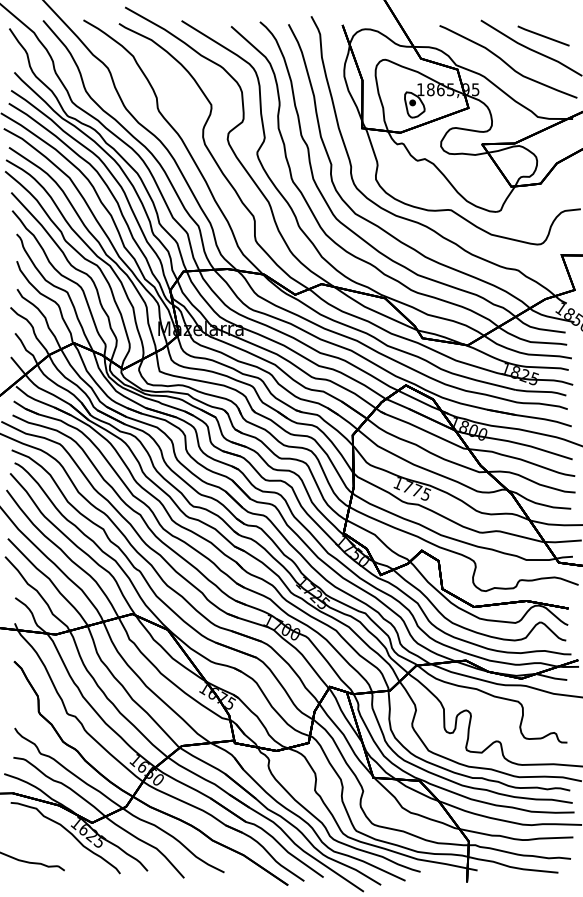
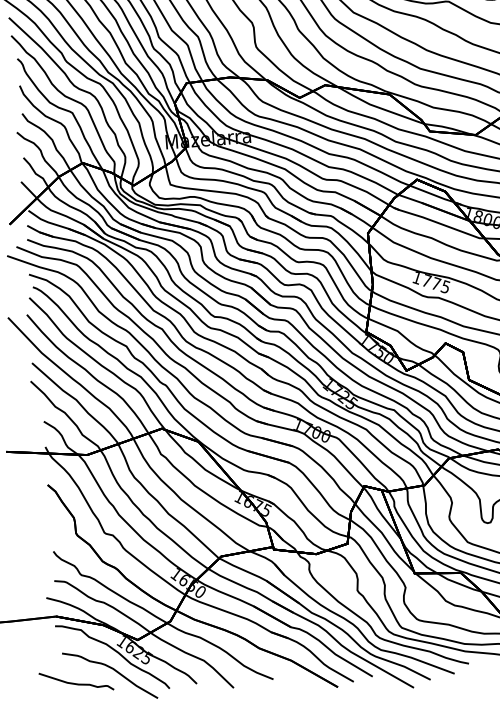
curve: (65, 851) -> (113, 670), added

